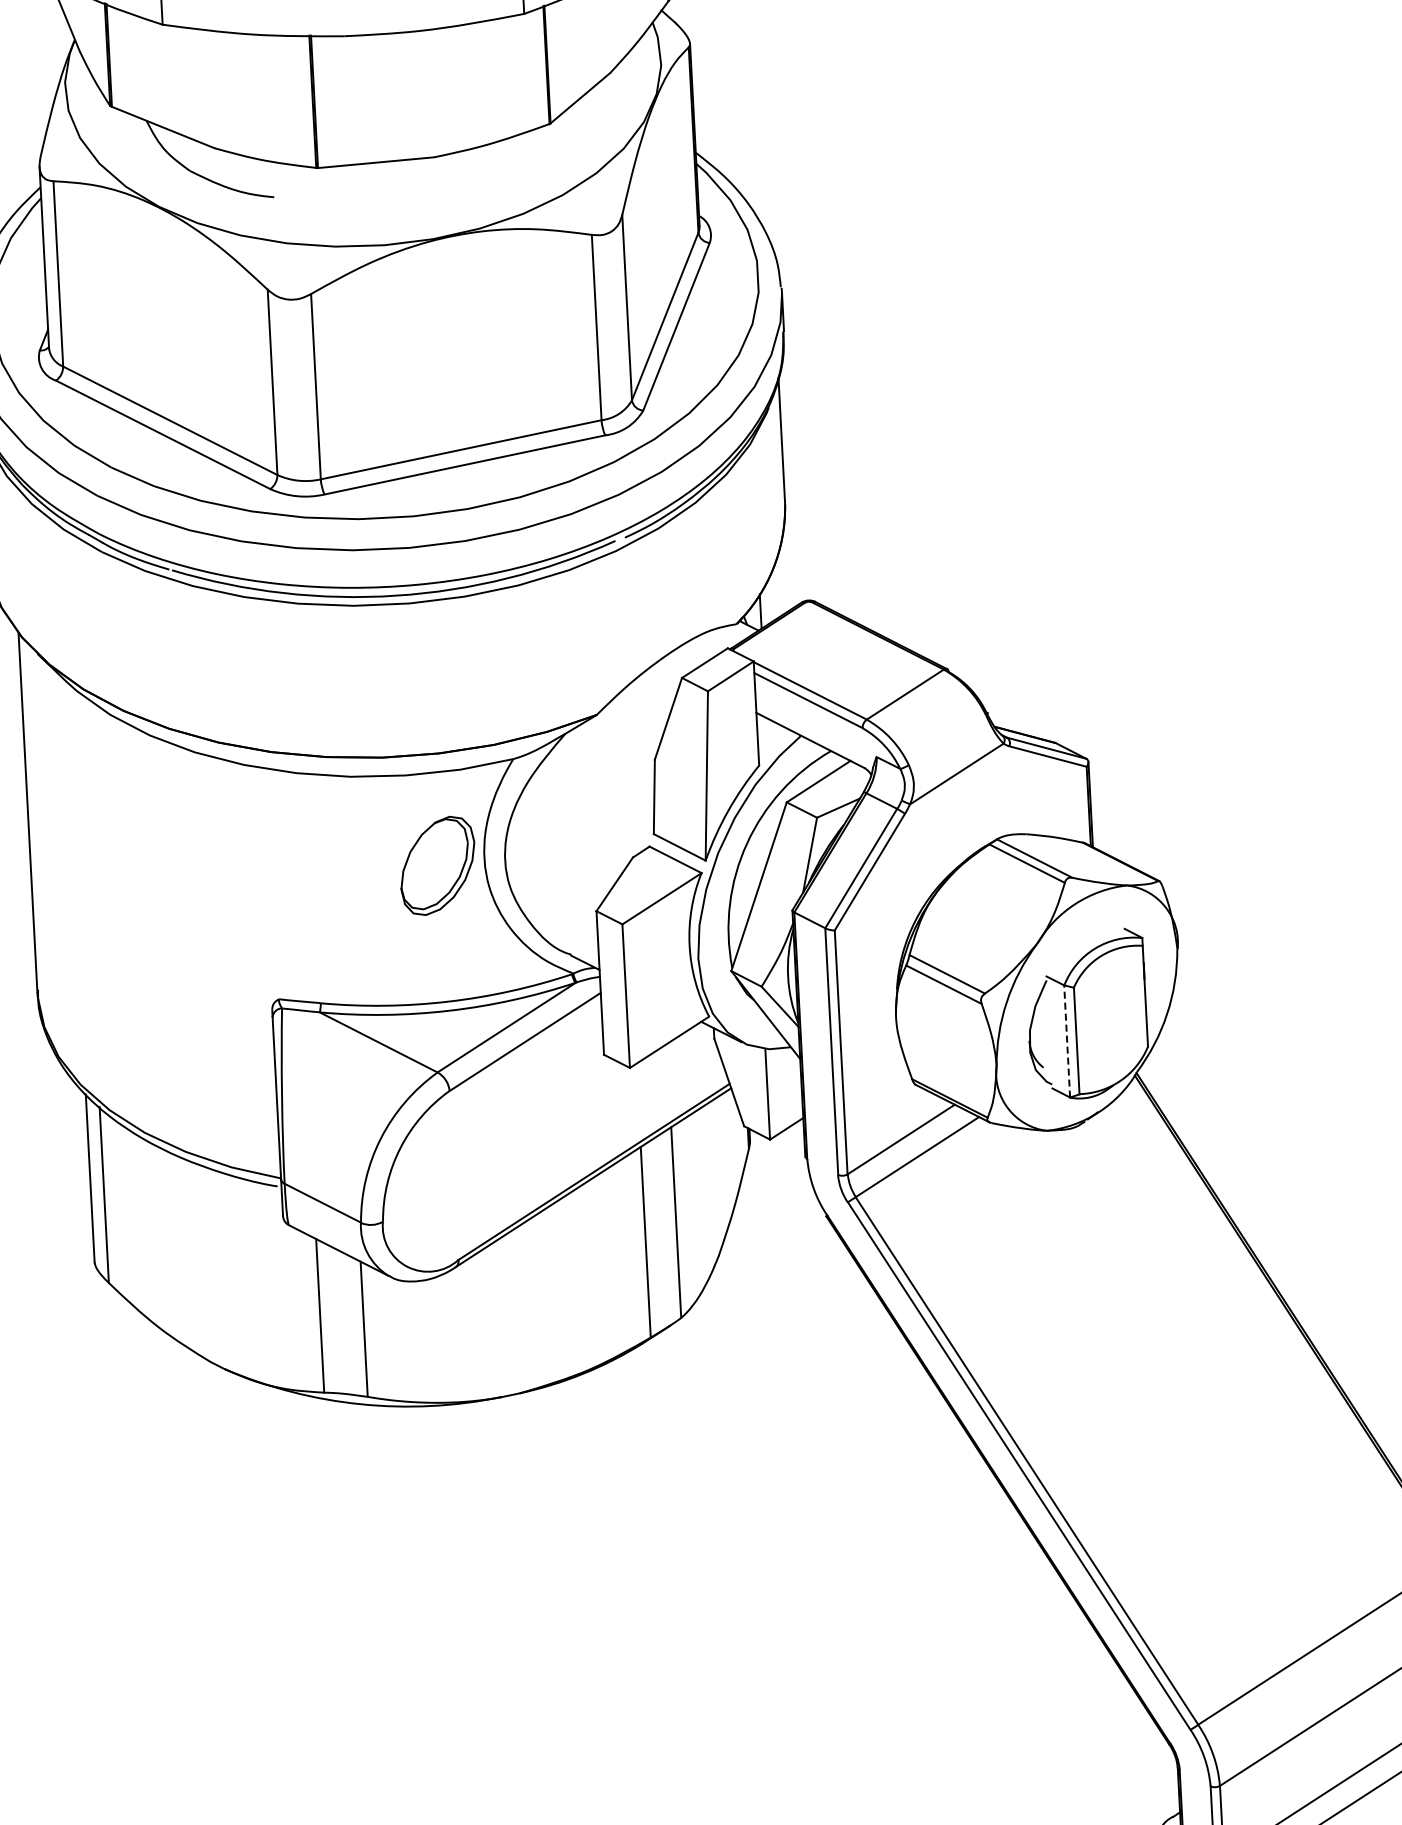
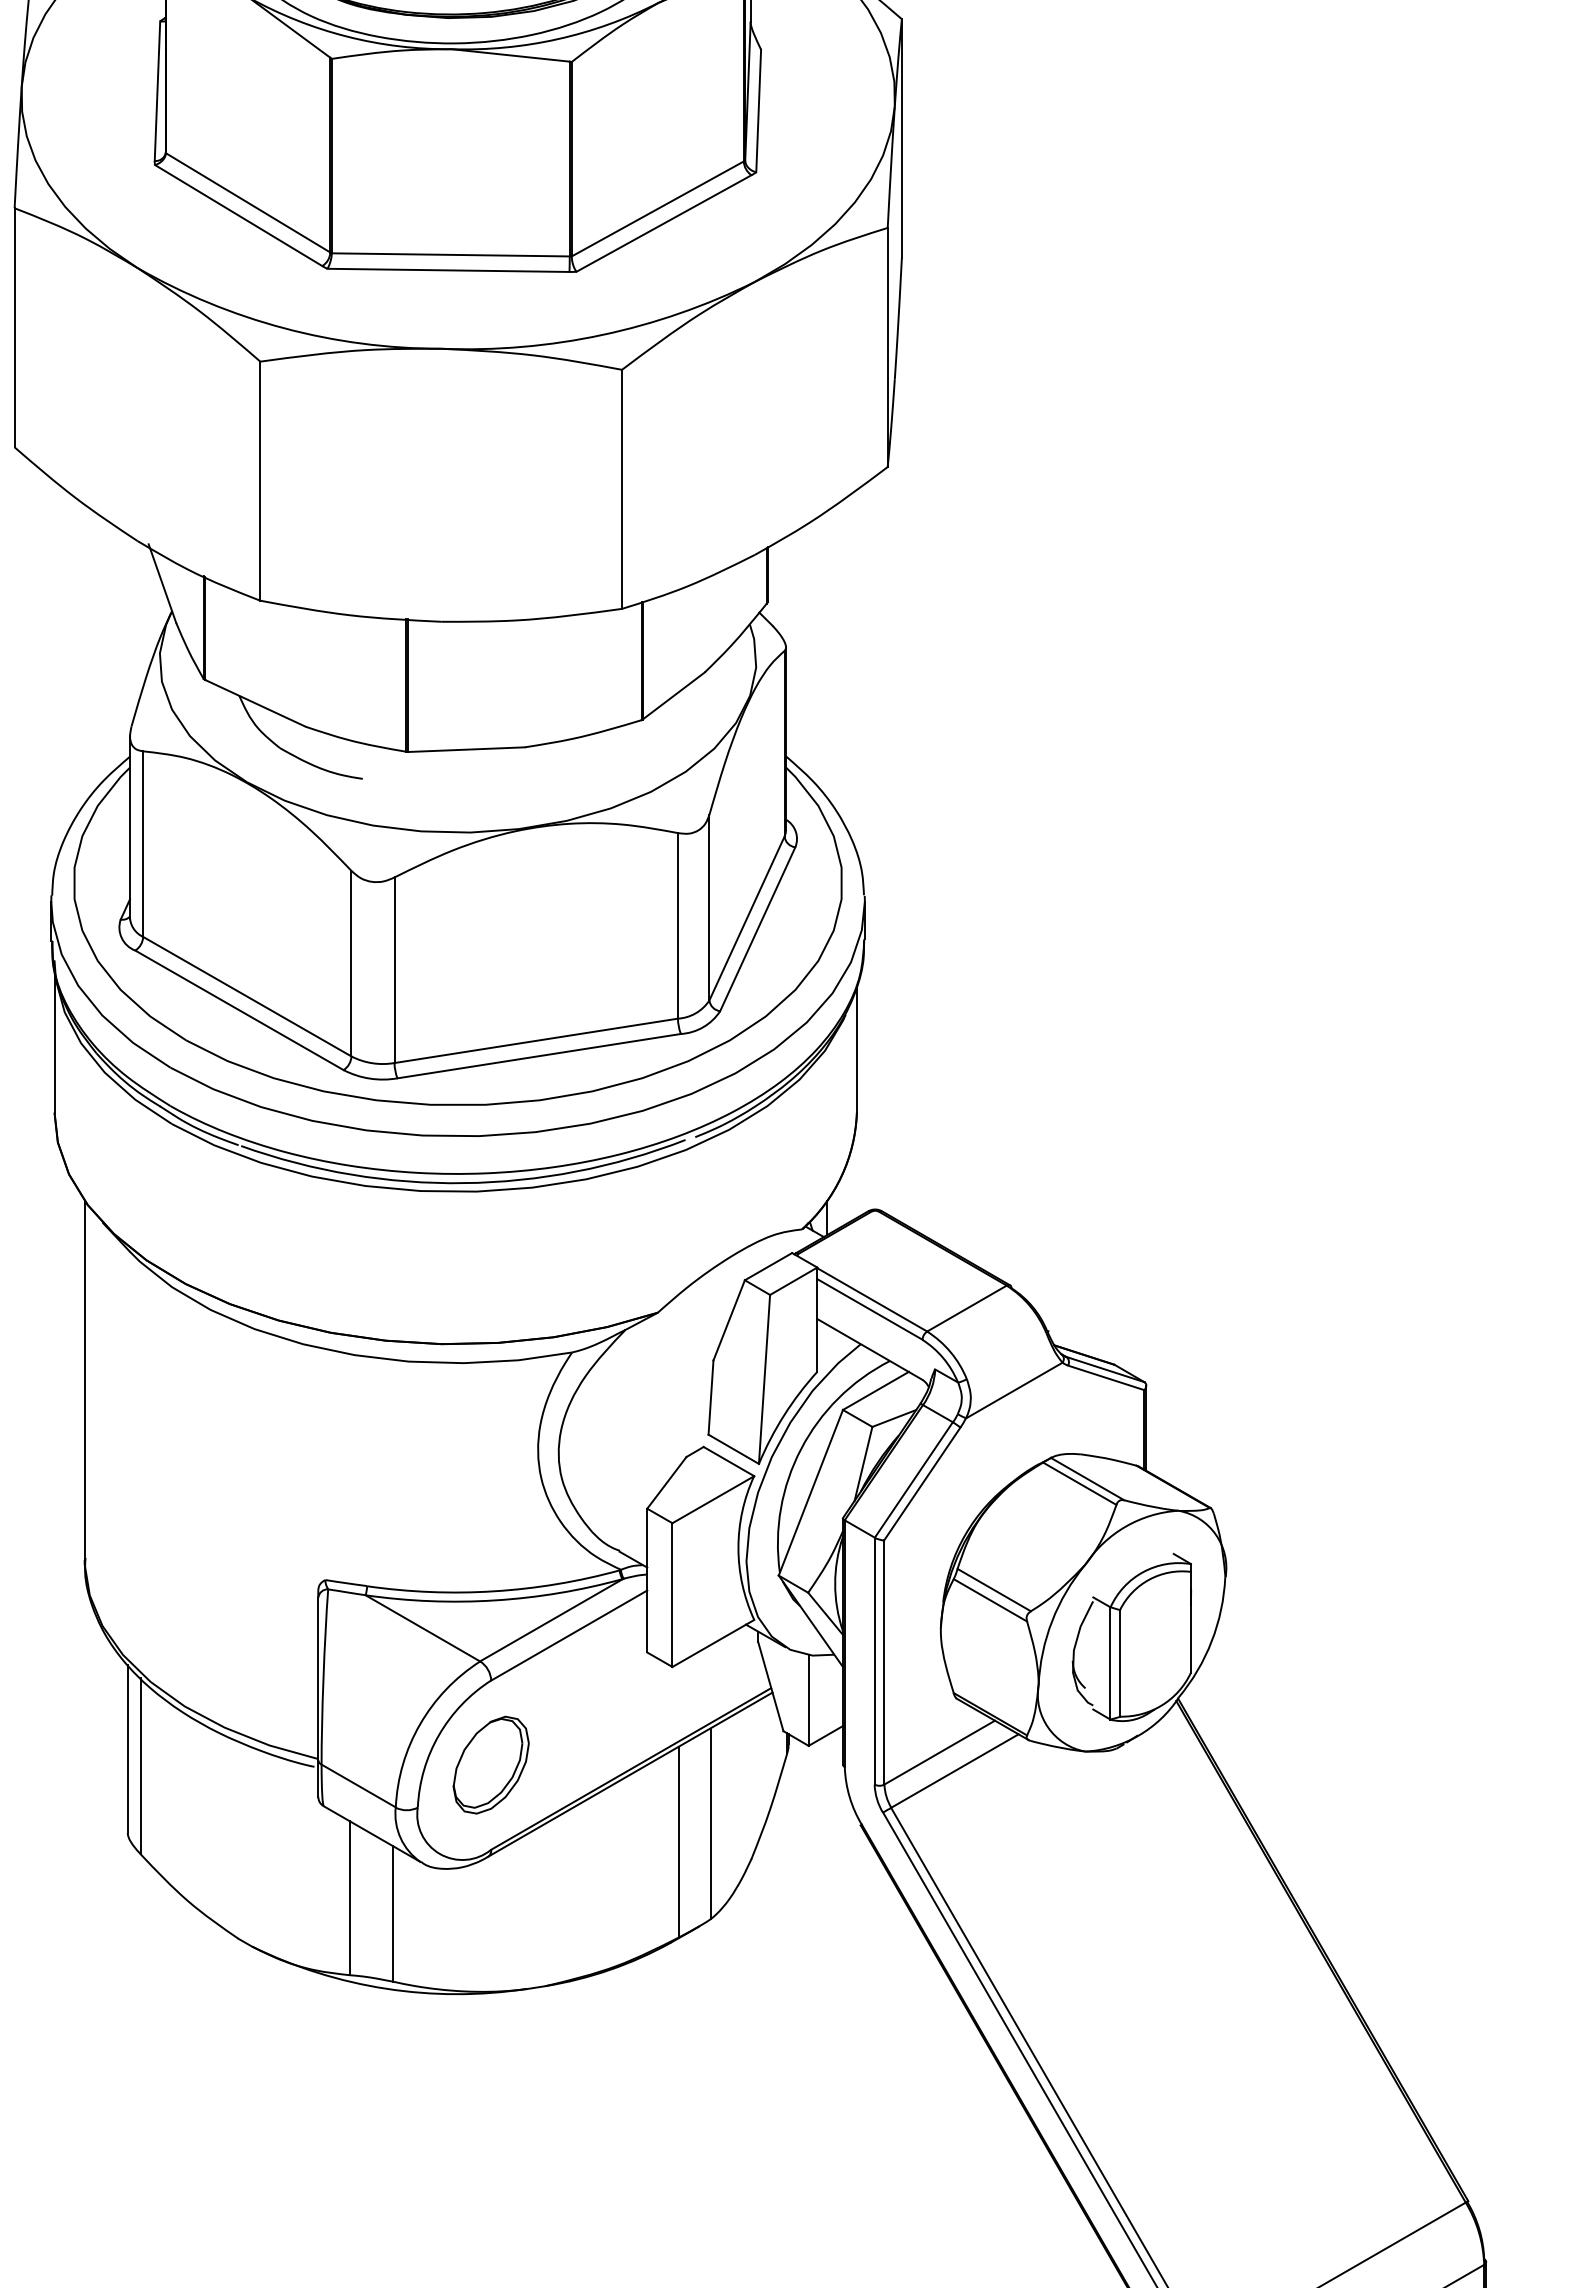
part: (437, 865) -> (490, 1764), moved
line: (1067, 1040) -> (1110, 1662), dashed -> solid

